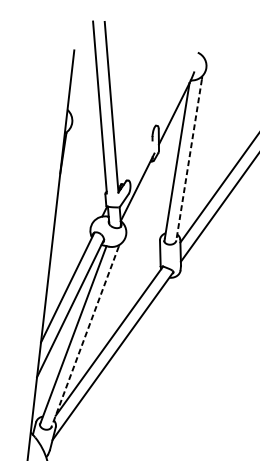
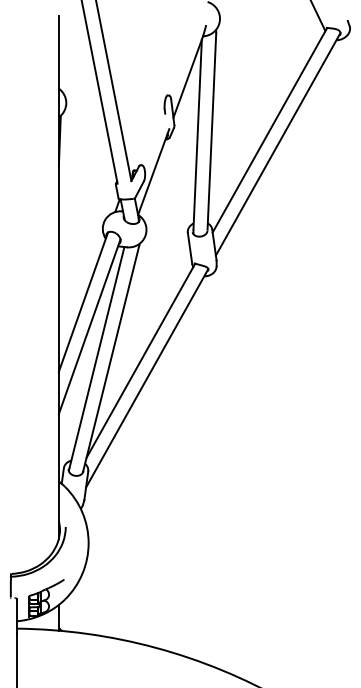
line: (188, 159) -> (211, 131), dashed -> solid
line: (85, 336) -> (111, 358), dashed -> solid

